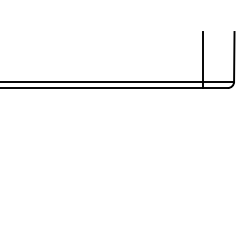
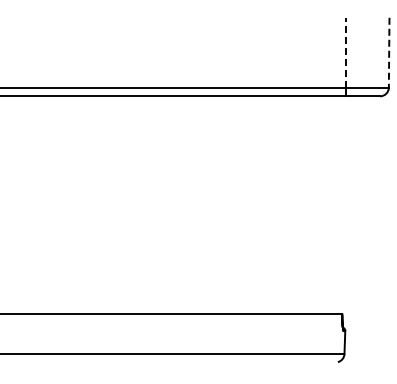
line: (203, 56) -> (345, 52), solid -> dashed
line: (234, 56) -> (389, 52), solid -> dashed

